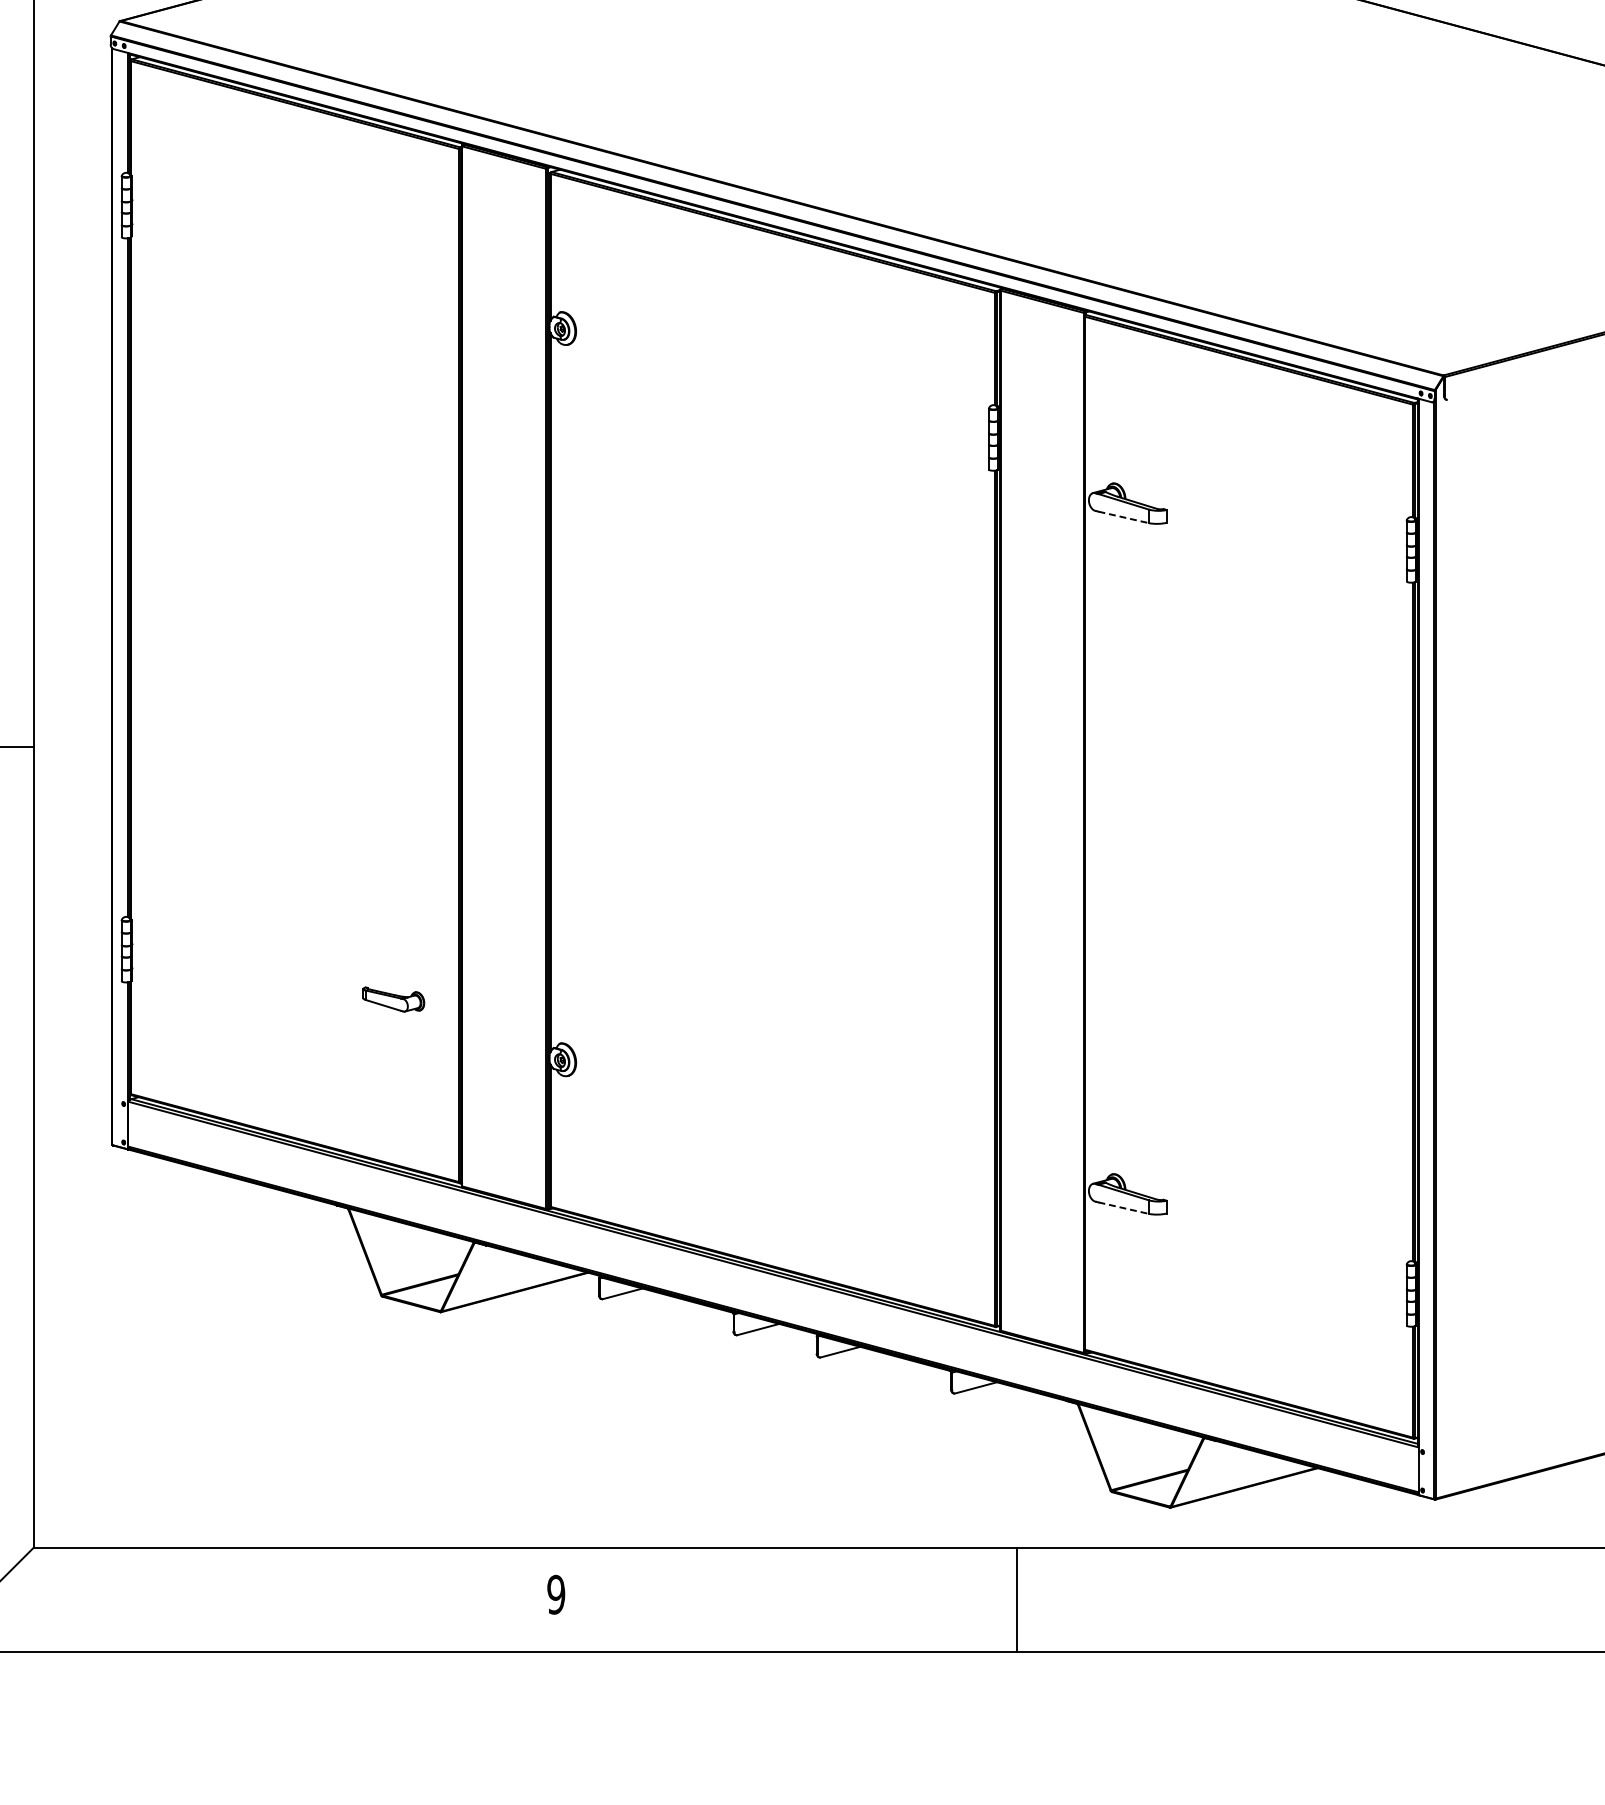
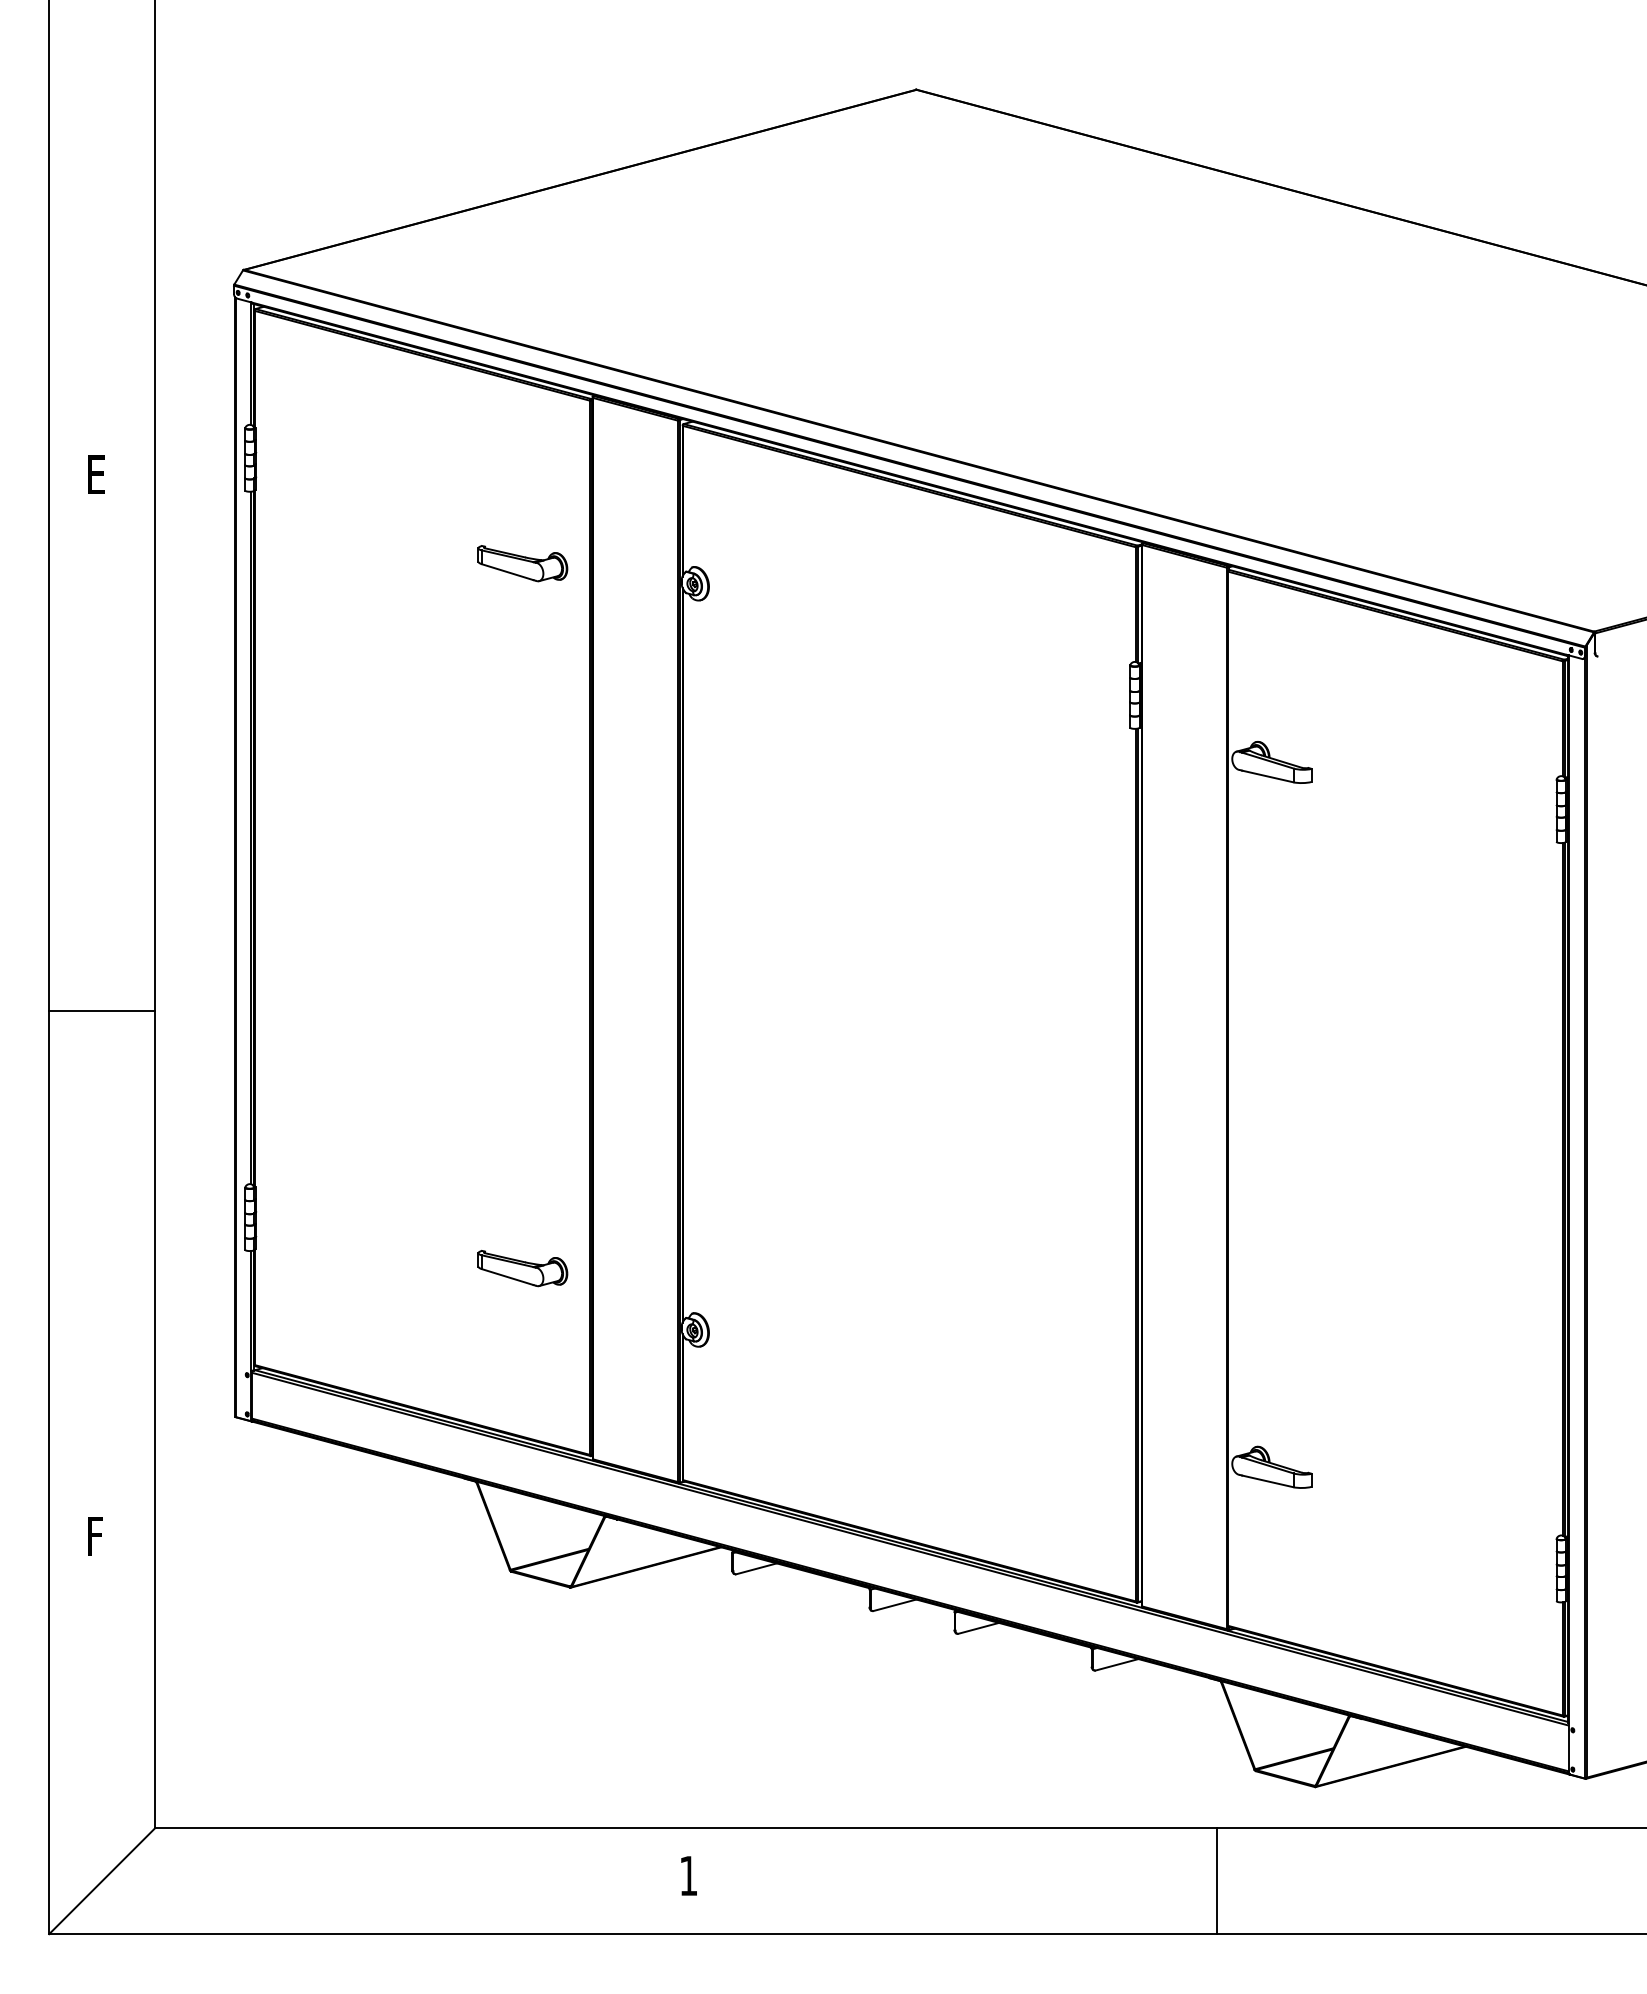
part: (393, 308) -> (522, 563), added
line: (1124, 517) -> (1268, 776), dashed -> solid
part: (393, 999) -> (522, 1268), size x1.43
line: (1124, 1208) -> (1268, 1481), dashed -> solid
text: (556, 1594) -> (688, 1875), 9 -> 1
line: (1016, 1600) -> (1216, 1881), moved

